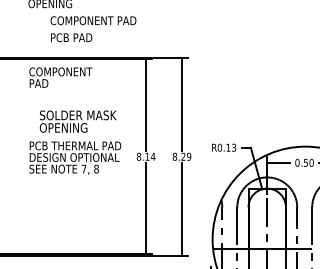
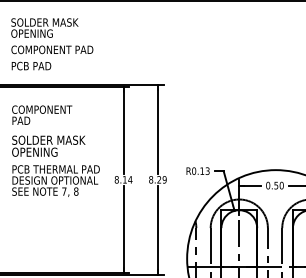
text: (93, 28) -> (52, 57), moved
text: (61, 76) -> (42, 114), moved
text: (77, 120) -> (48, 145), moved

